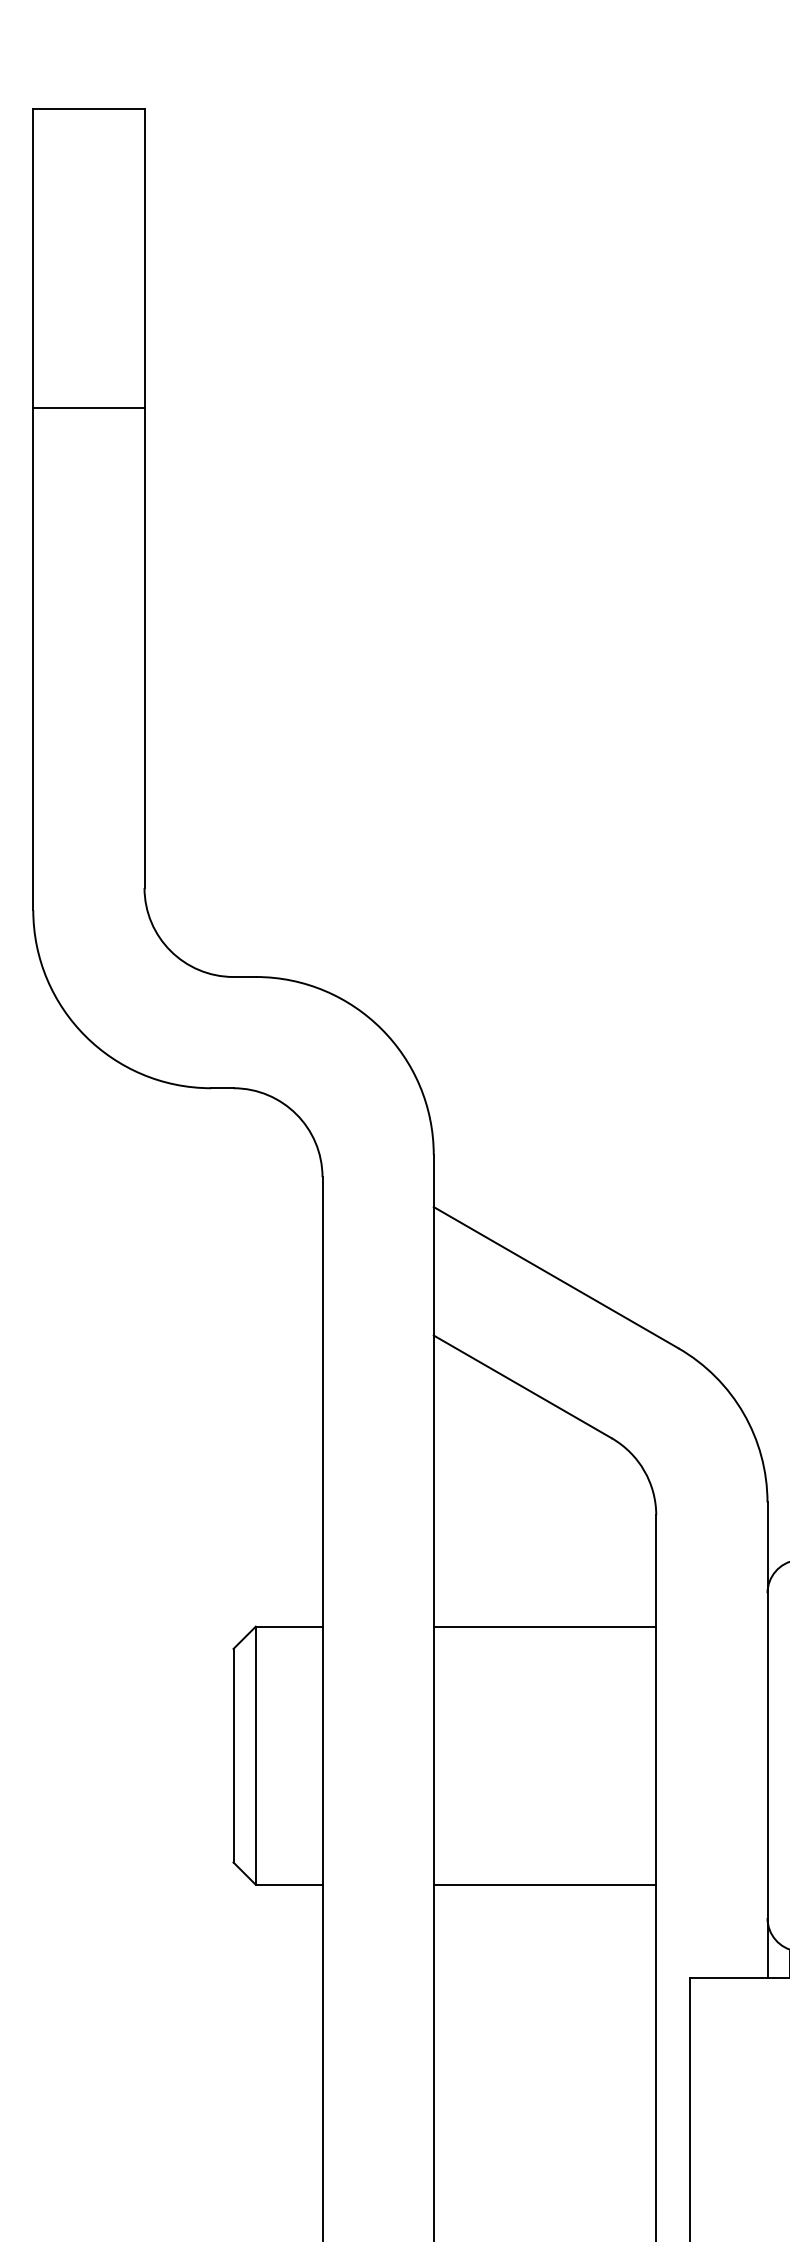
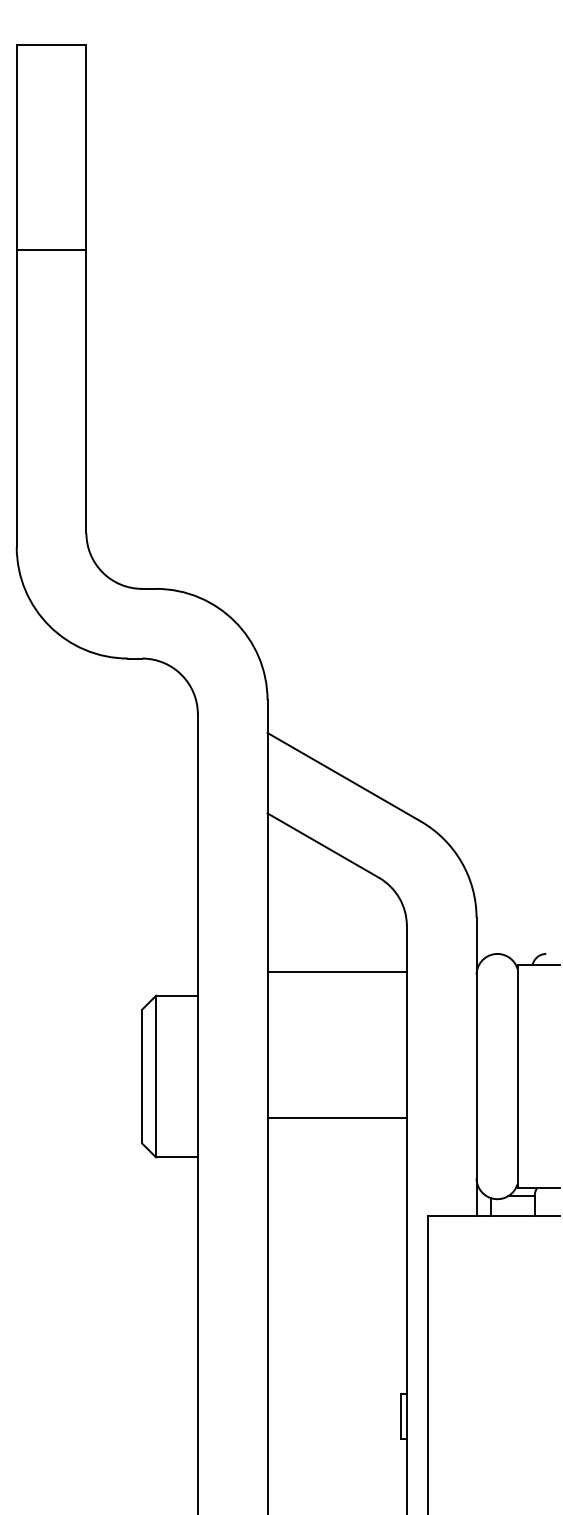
line: (88, 407) -> (51, 250), moved
line: (543, 1626) -> (336, 971), moved
line: (543, 1884) -> (336, 1118), moved

